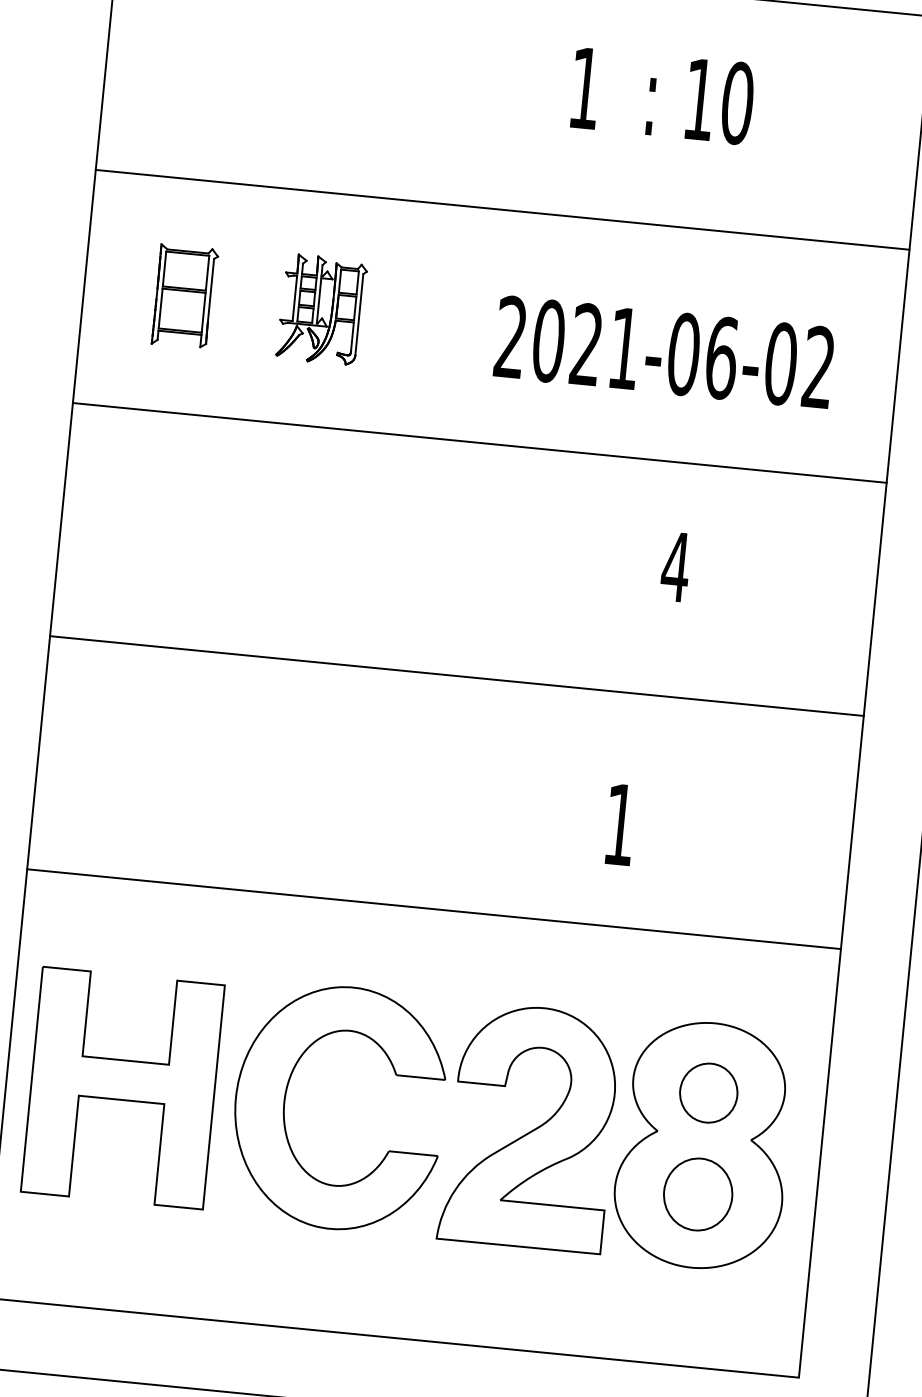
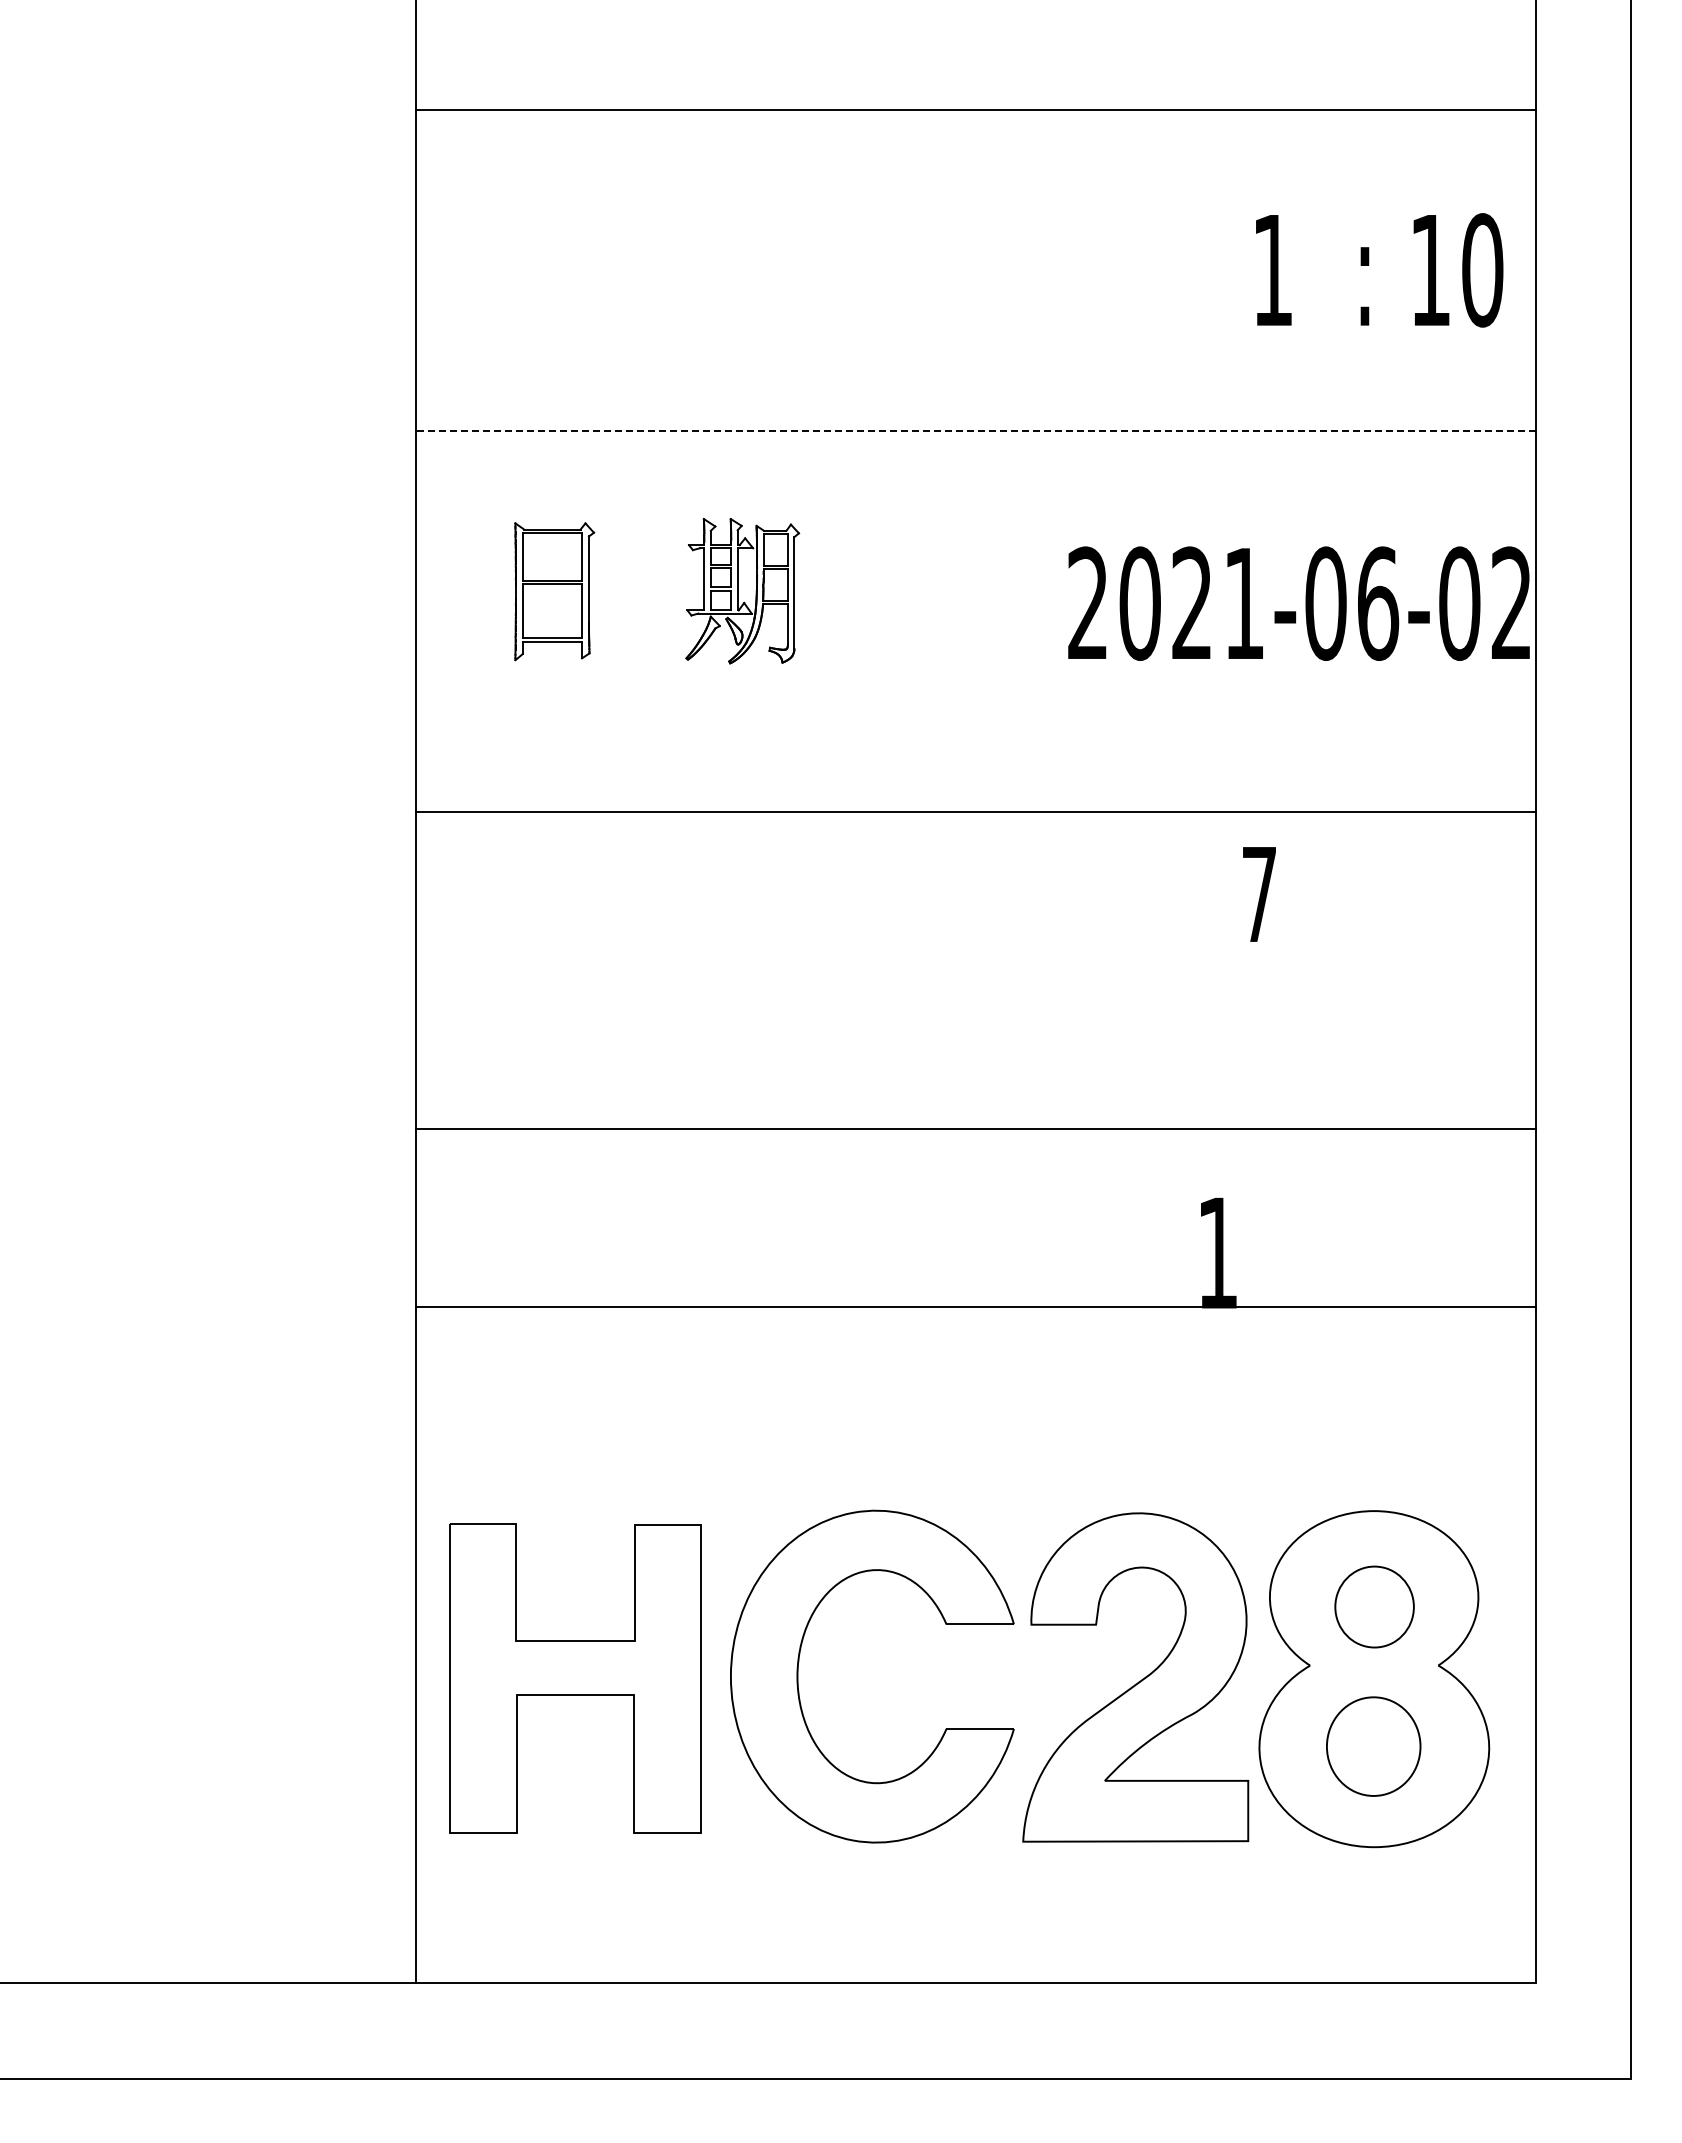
text: (662, 96) -> (1379, 270), moved
line: (502, 209) -> (975, 430), solid -> dashed
text: (663, 352) -> (1298, 603), moved
line: (479, 442) -> (975, 811), moved
text: (675, 566) -> (1258, 894), 4 -> 7
line: (456, 676) -> (975, 1129), moved
line: (433, 909) -> (975, 1307), moved

